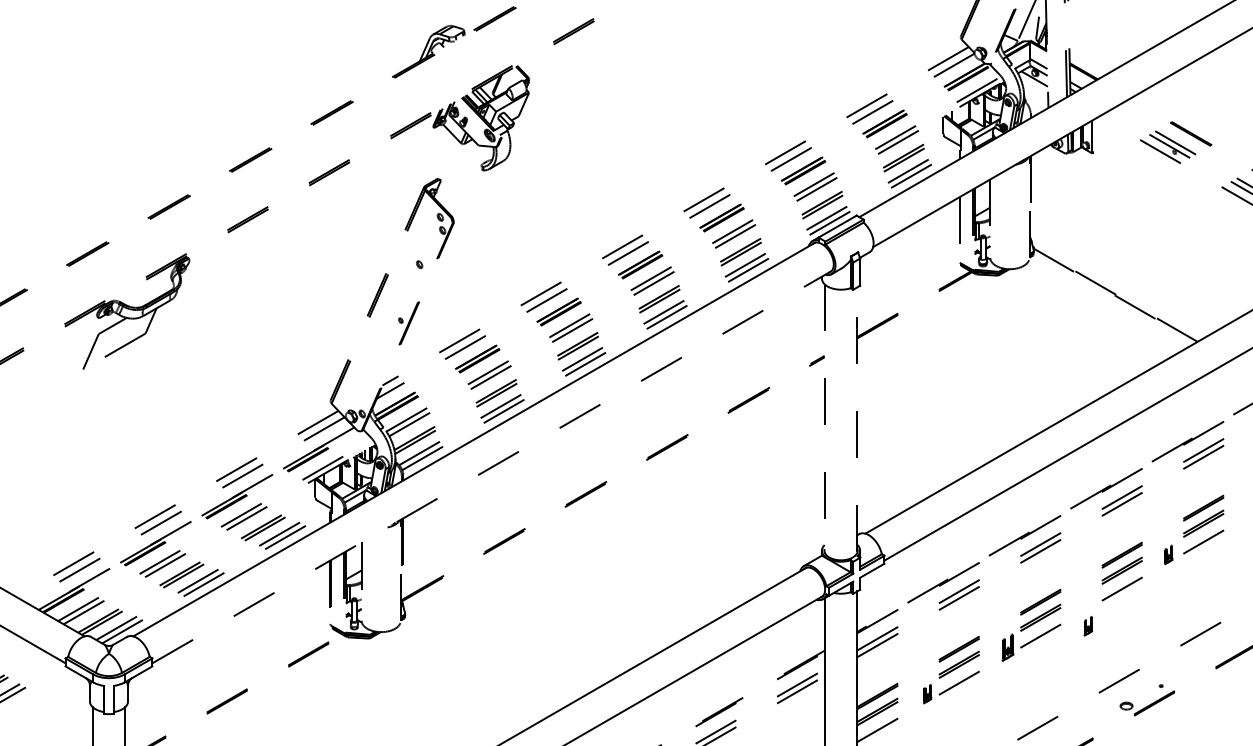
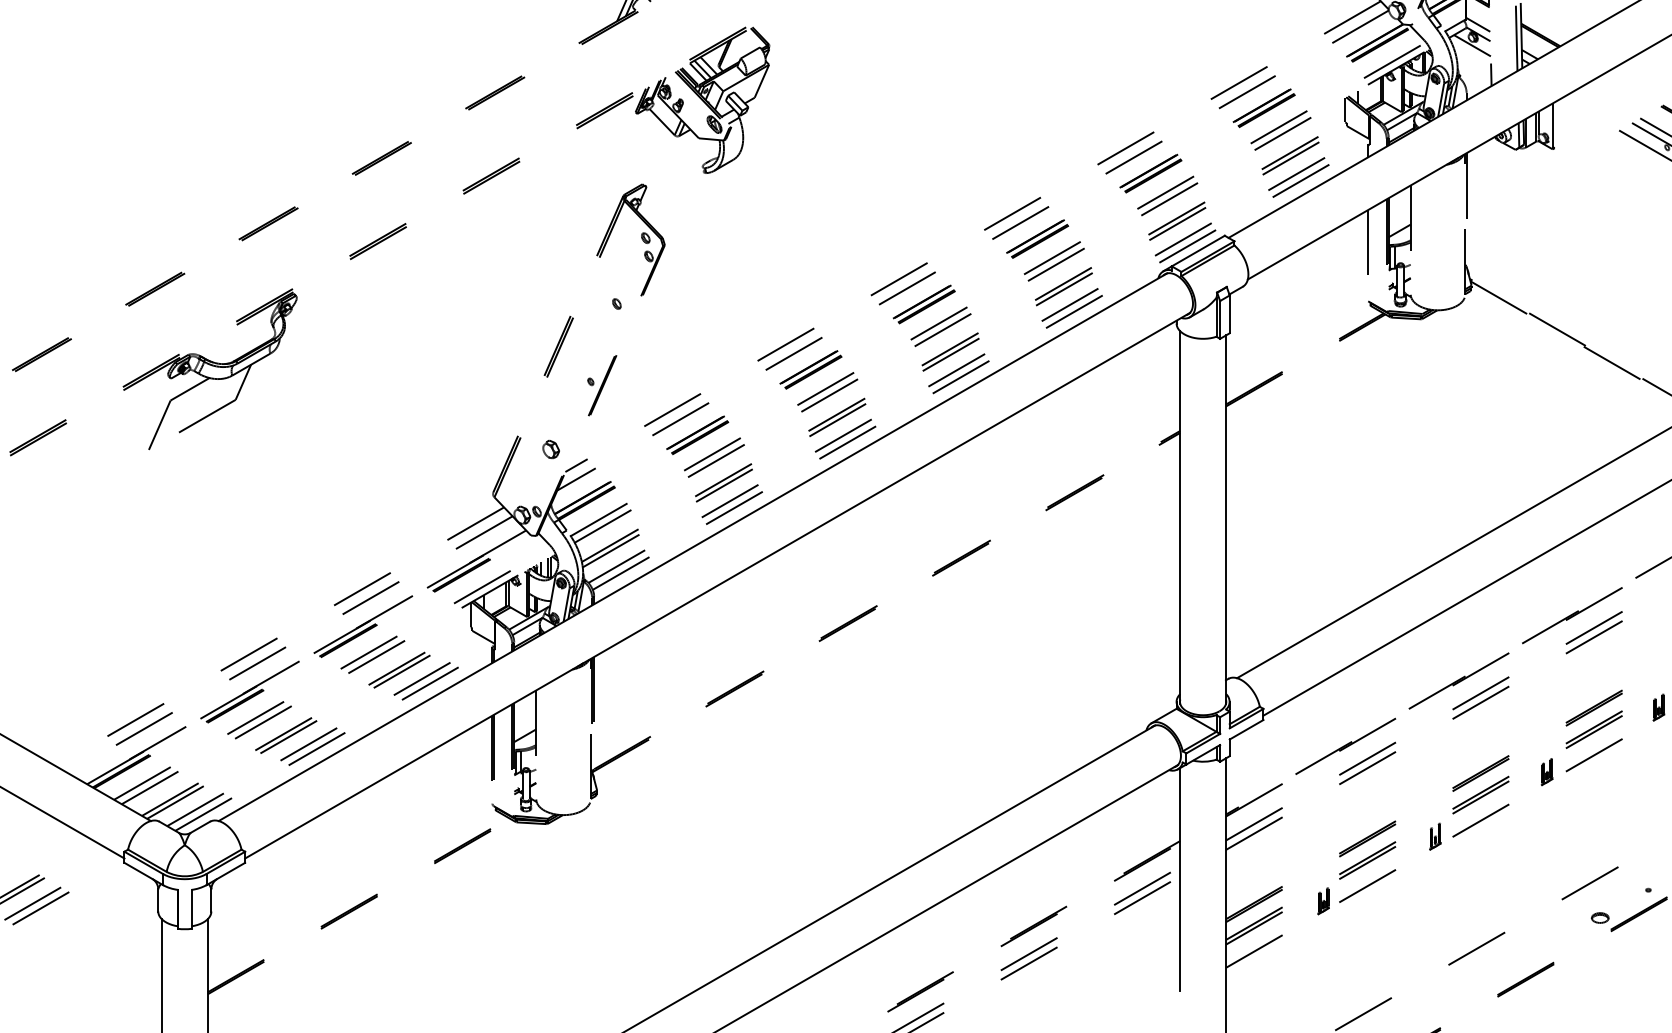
part: (371, 369) -> (549, 449), added
line: (824, 418) -> (1180, 517), dashed -> solid
line: (857, 419) -> (1225, 519), dashed -> solid
line: (492, 466) -> (718, 584), dashed -> solid
part: (1087, 625) -> (1545, 771), moved
part: (1007, 647) -> (1434, 836), size x0.71

